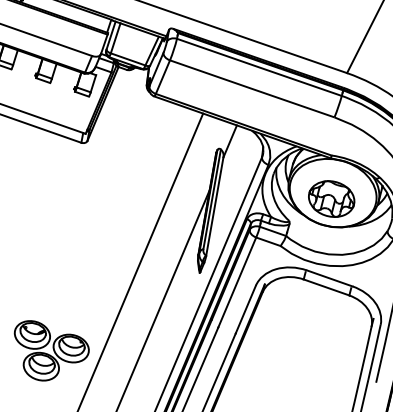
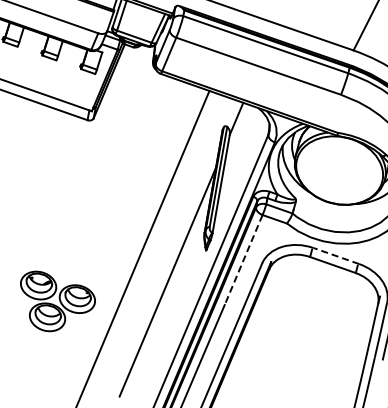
part: (331, 198) -> (337, 175), removed
line: (329, 278) -> (335, 256), solid -> dashed
line: (237, 282) -> (243, 260), solid -> dashed
part: (51, 350) -> (57, 301), moved

